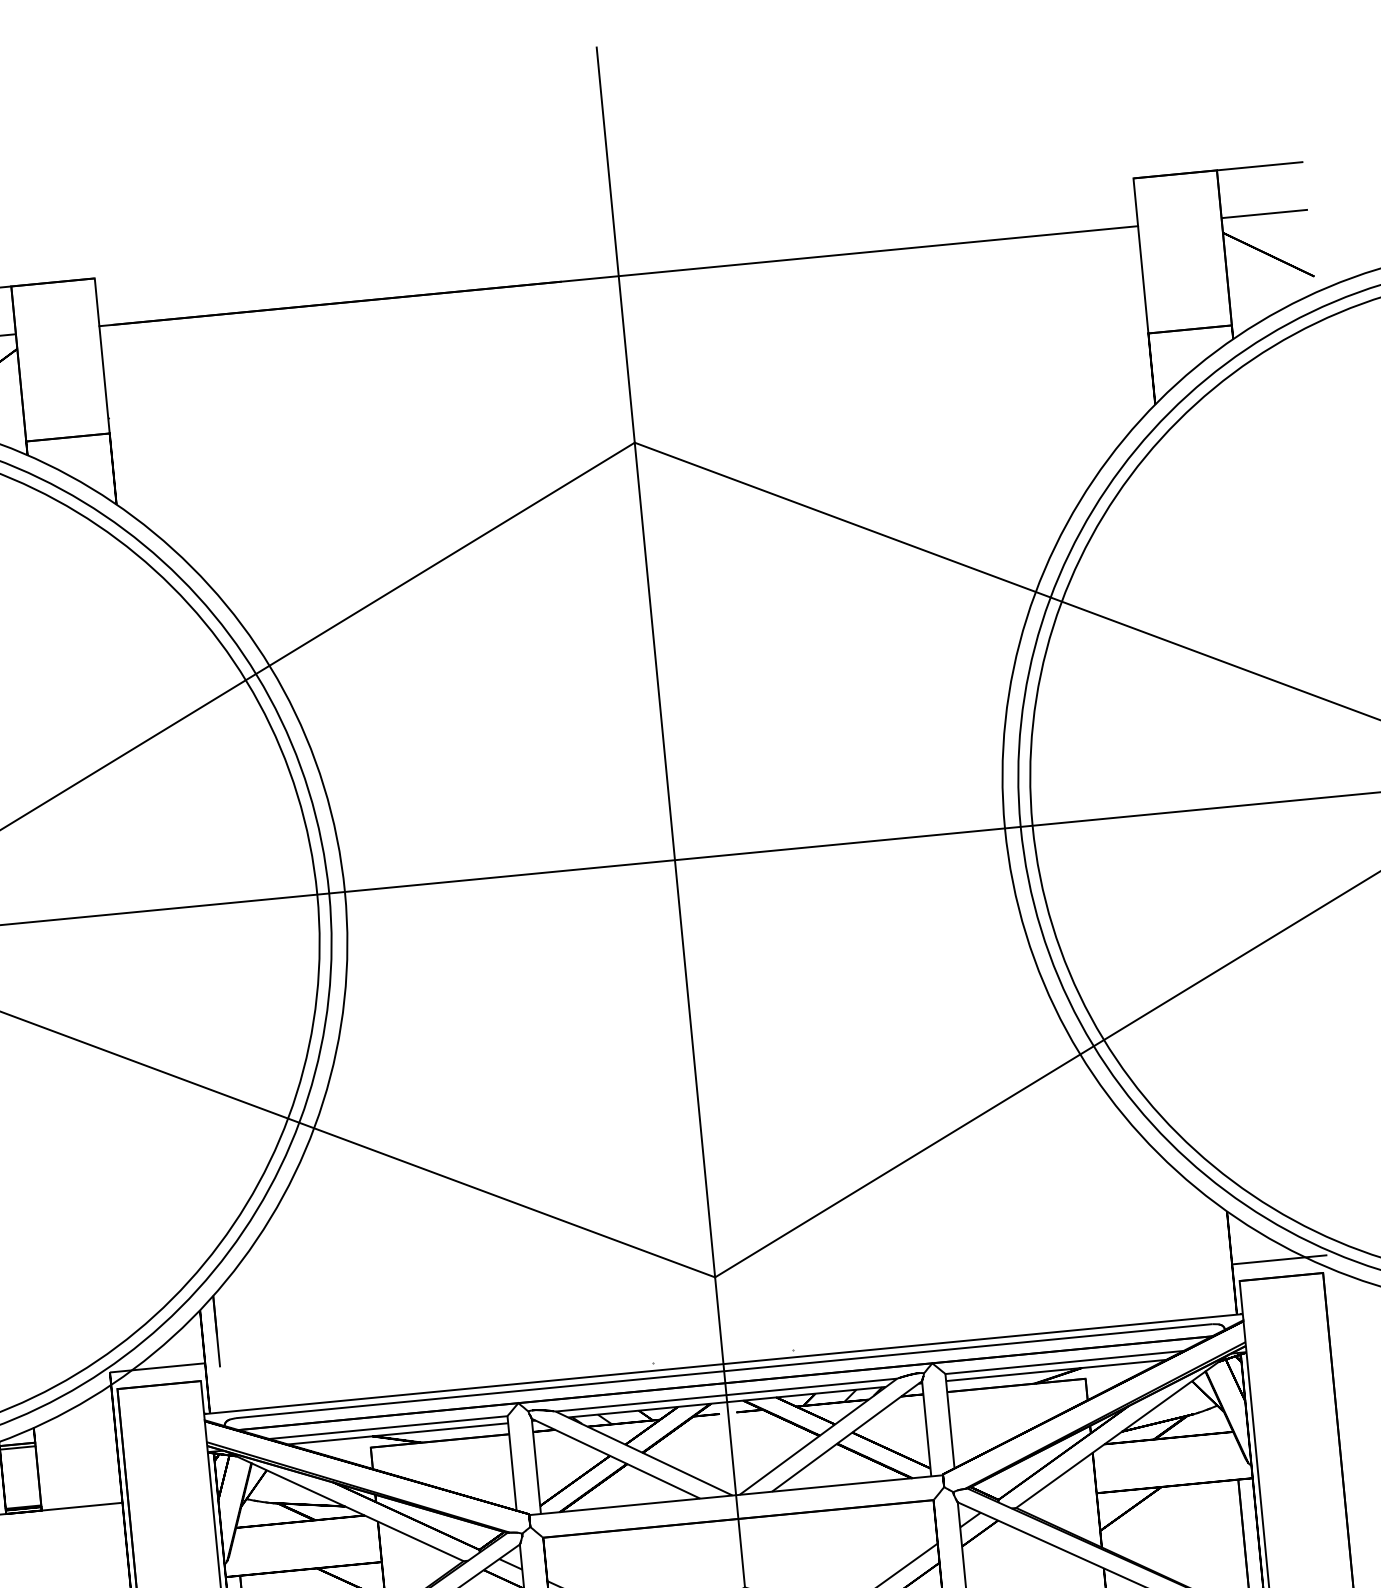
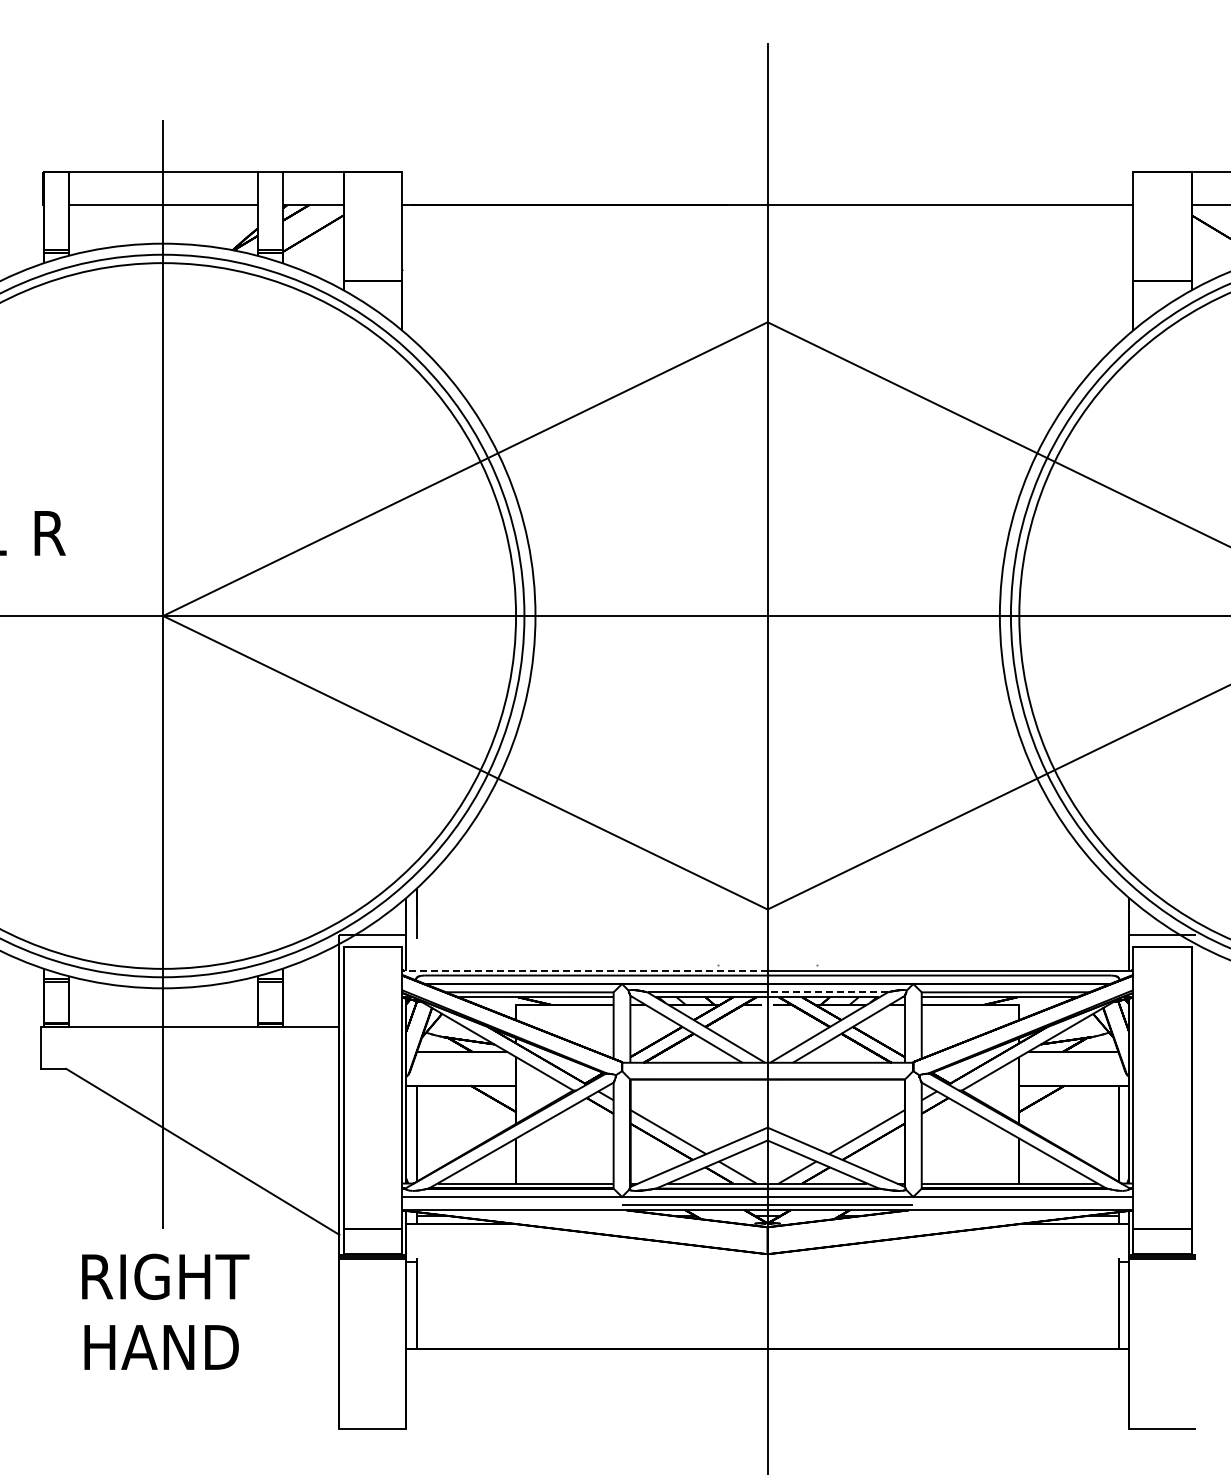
line: (811, 1387) -> (827, 992), solid -> dashed
line: (463, 1389) -> (584, 970), solid -> dashed

